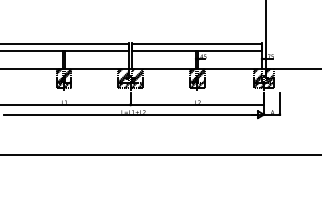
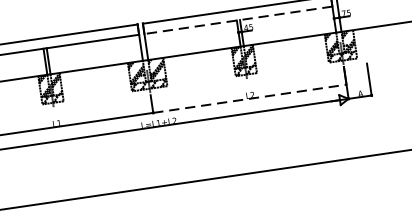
line: (197, 50) -> (238, 19), solid -> dashed
line: (197, 104) -> (250, 98), solid -> dashed

